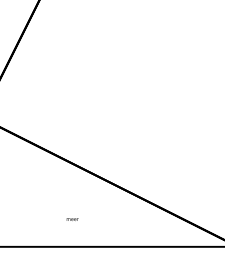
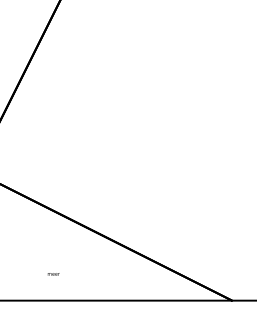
text: (72, 219) -> (53, 274), moved

